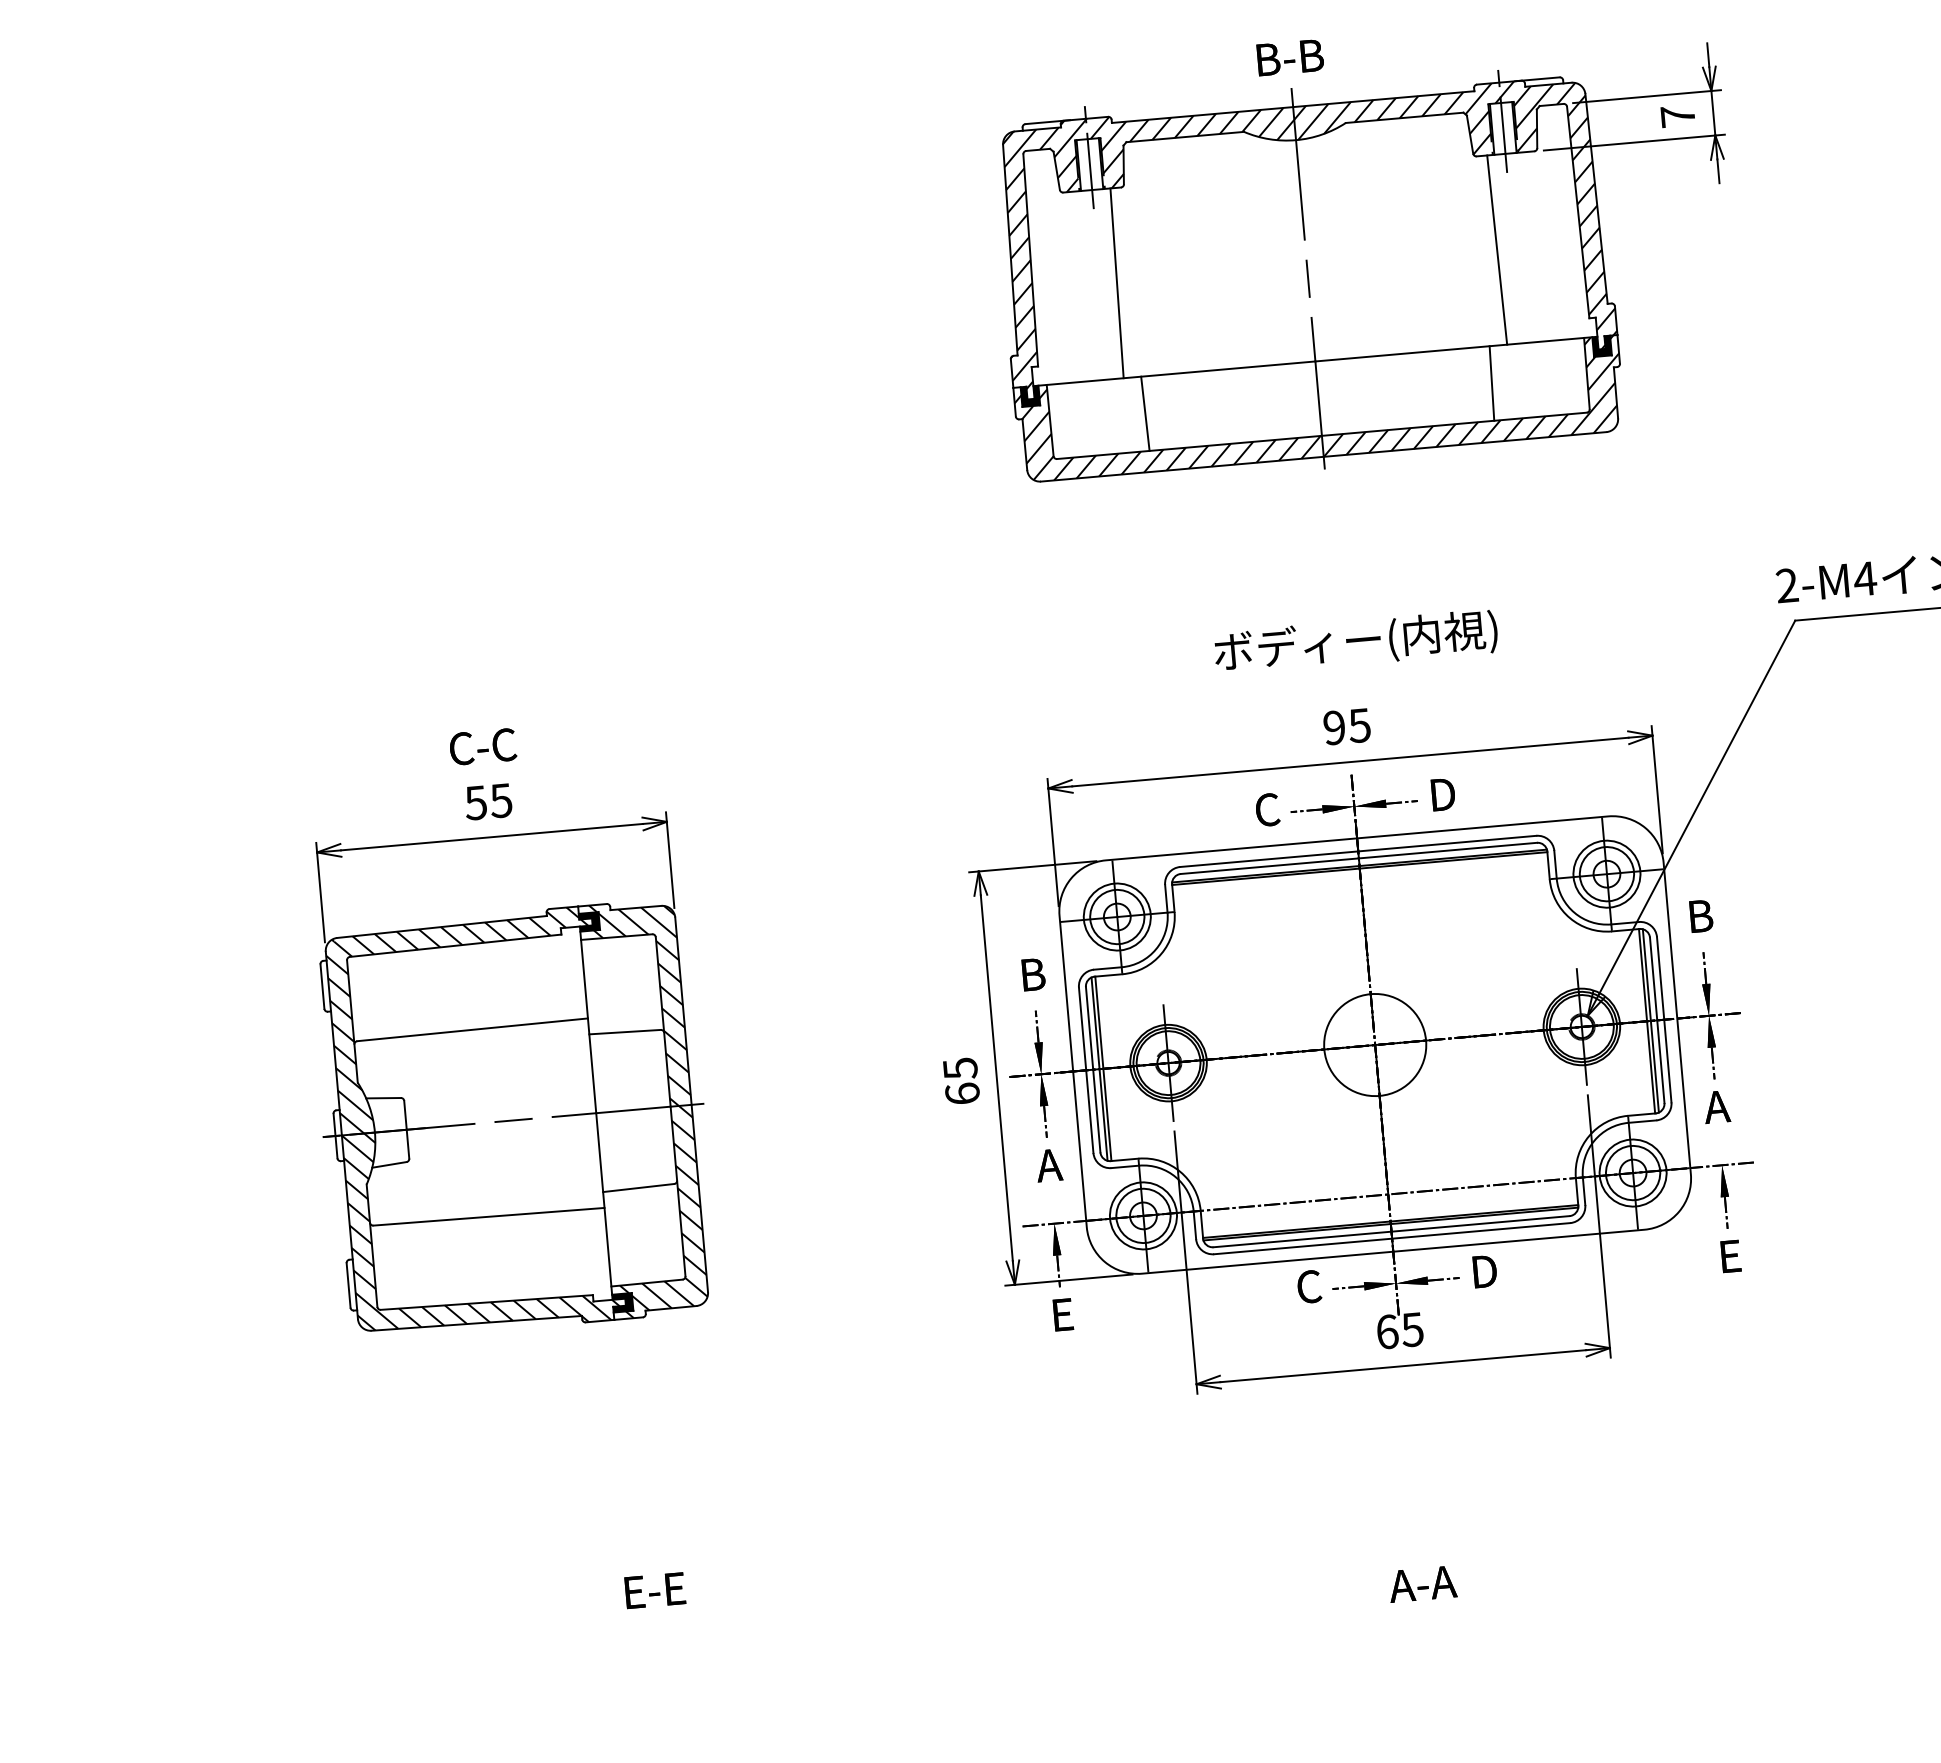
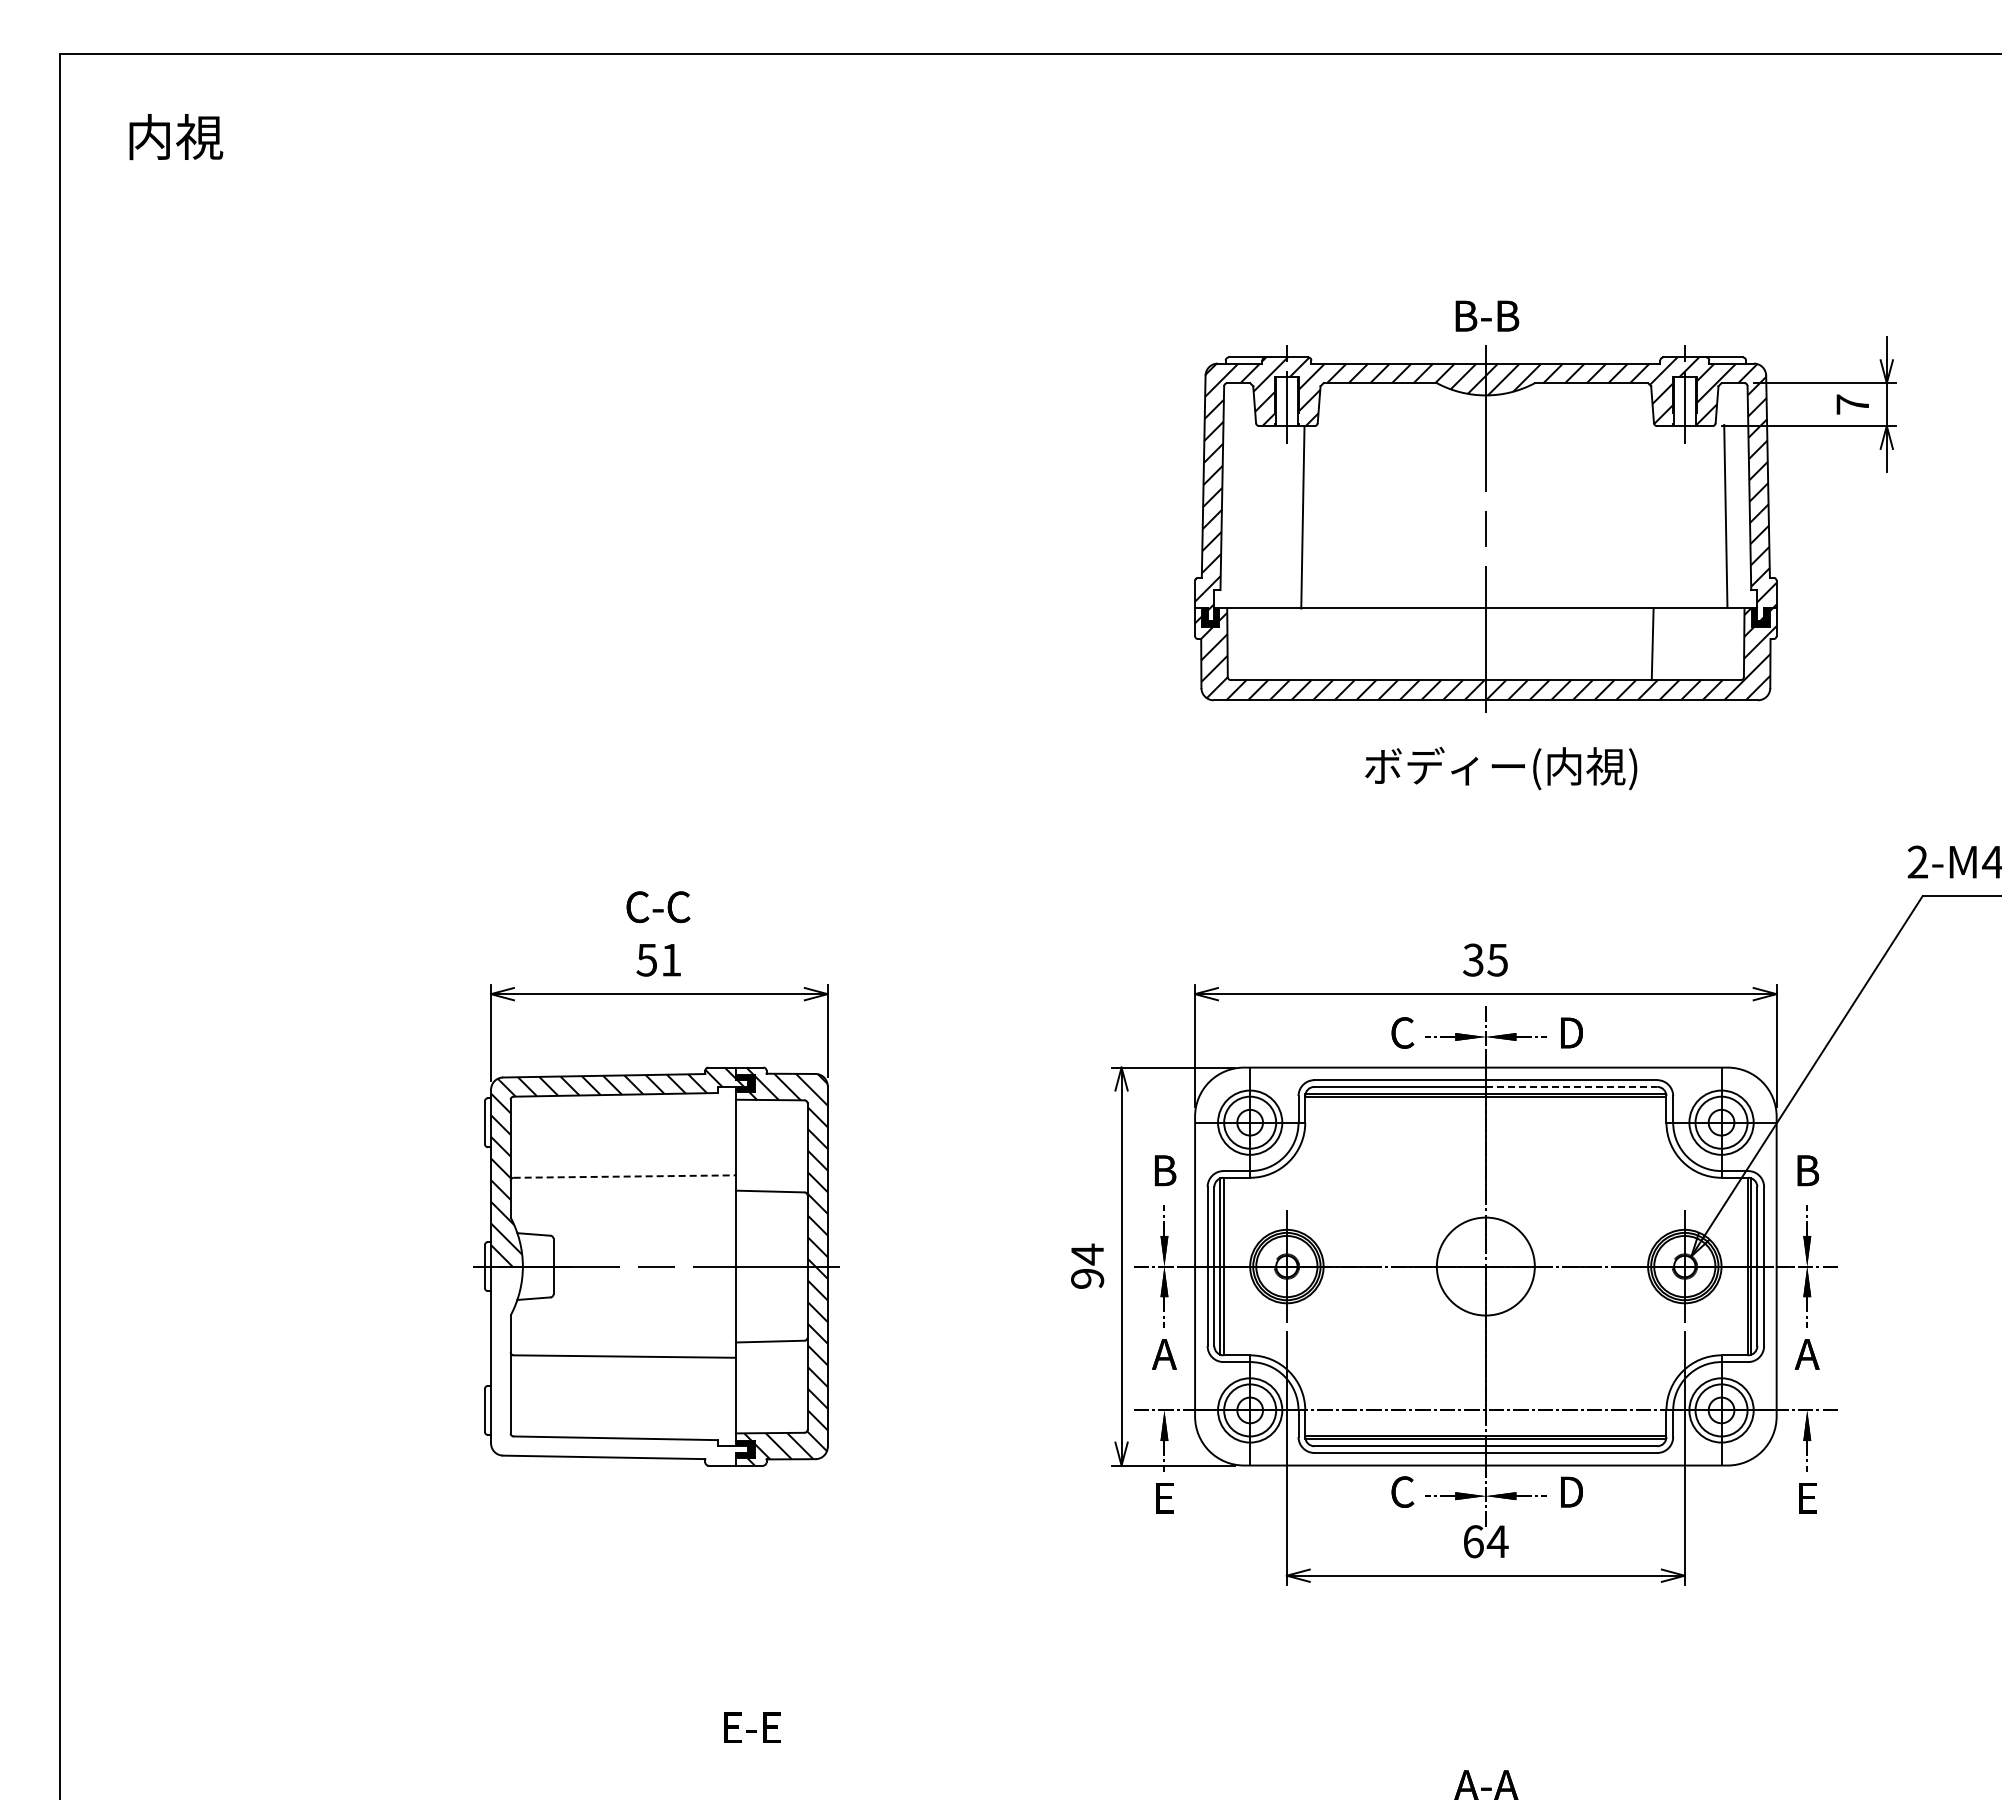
line: (1496, 250) -> (1725, 516), moved
line: (1144, 414) -> (1318, 644), removed
text: (1356, 642) -> (1501, 768), moved
text: (1334, 727) -> (1473, 959), 95 -> 35
text: (500, 801) -> (670, 960), 55 -> 51
line: (1447, 850) -> (1571, 1086), solid -> dashed
line: (473, 1029) -> (625, 1176), solid -> dashed
text: (961, 1080) -> (1087, 1265), 65 -> 94
hatch: (481, 1226) -> (616, 1365), removed
text: (1412, 1329) -> (1497, 1541), 65 -> 64

